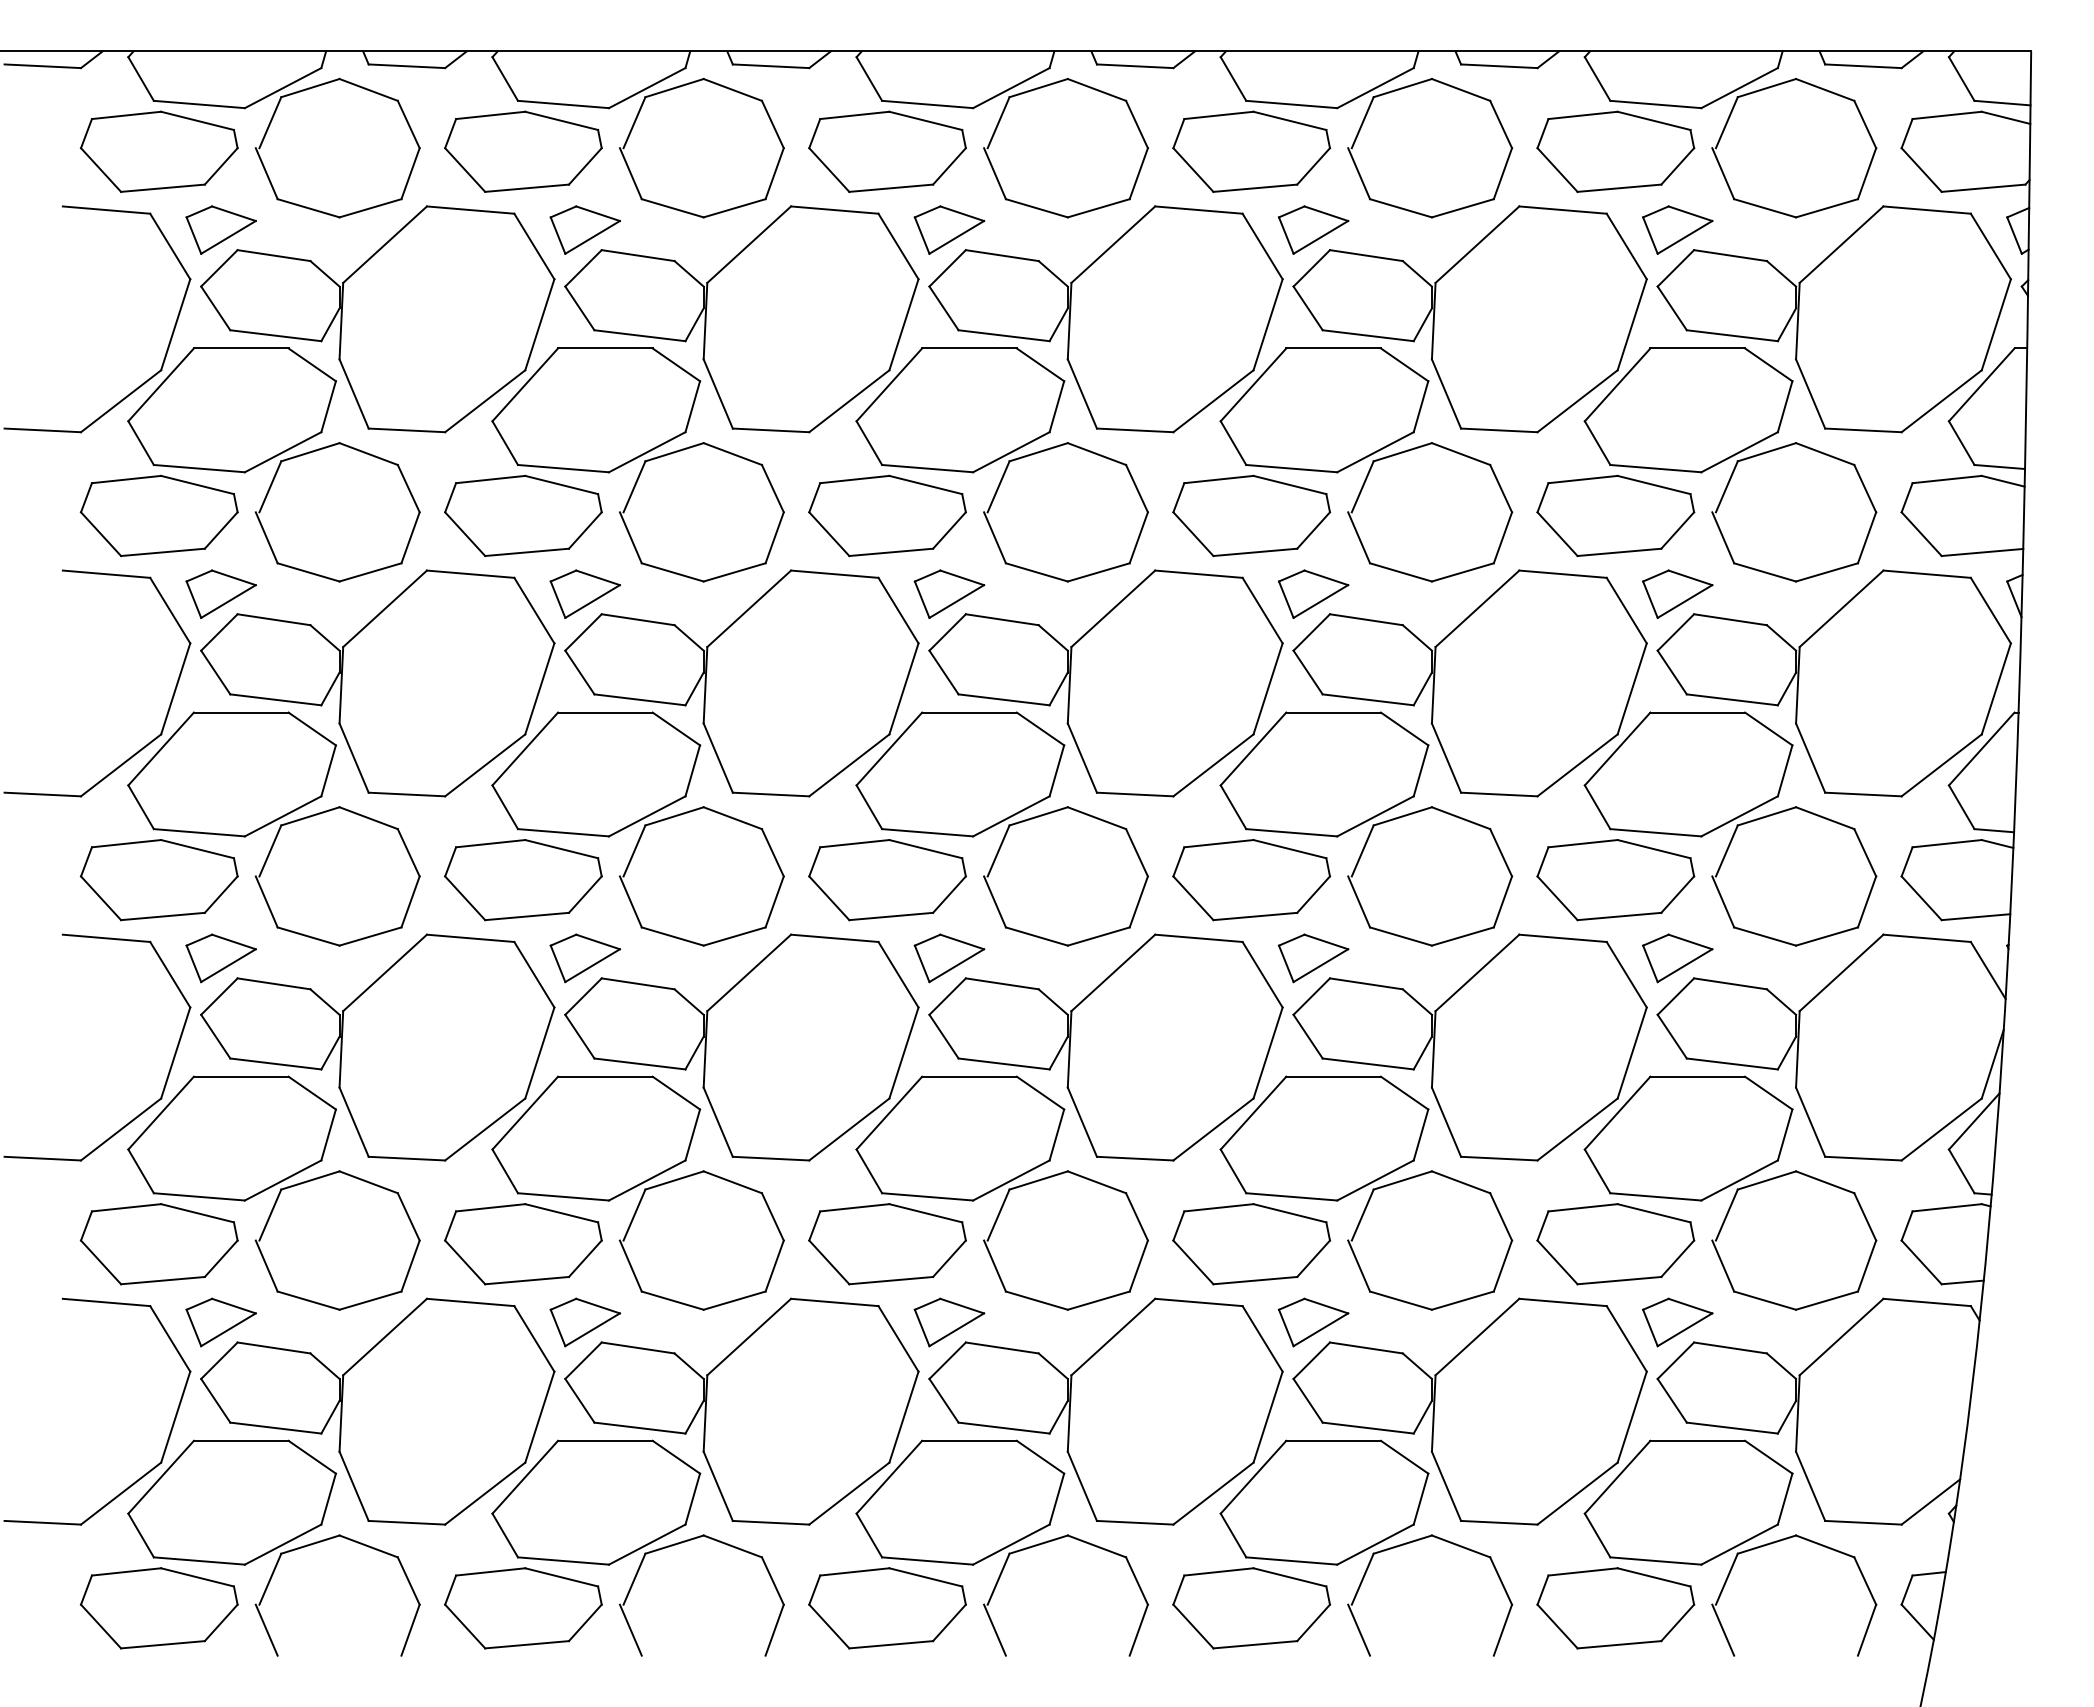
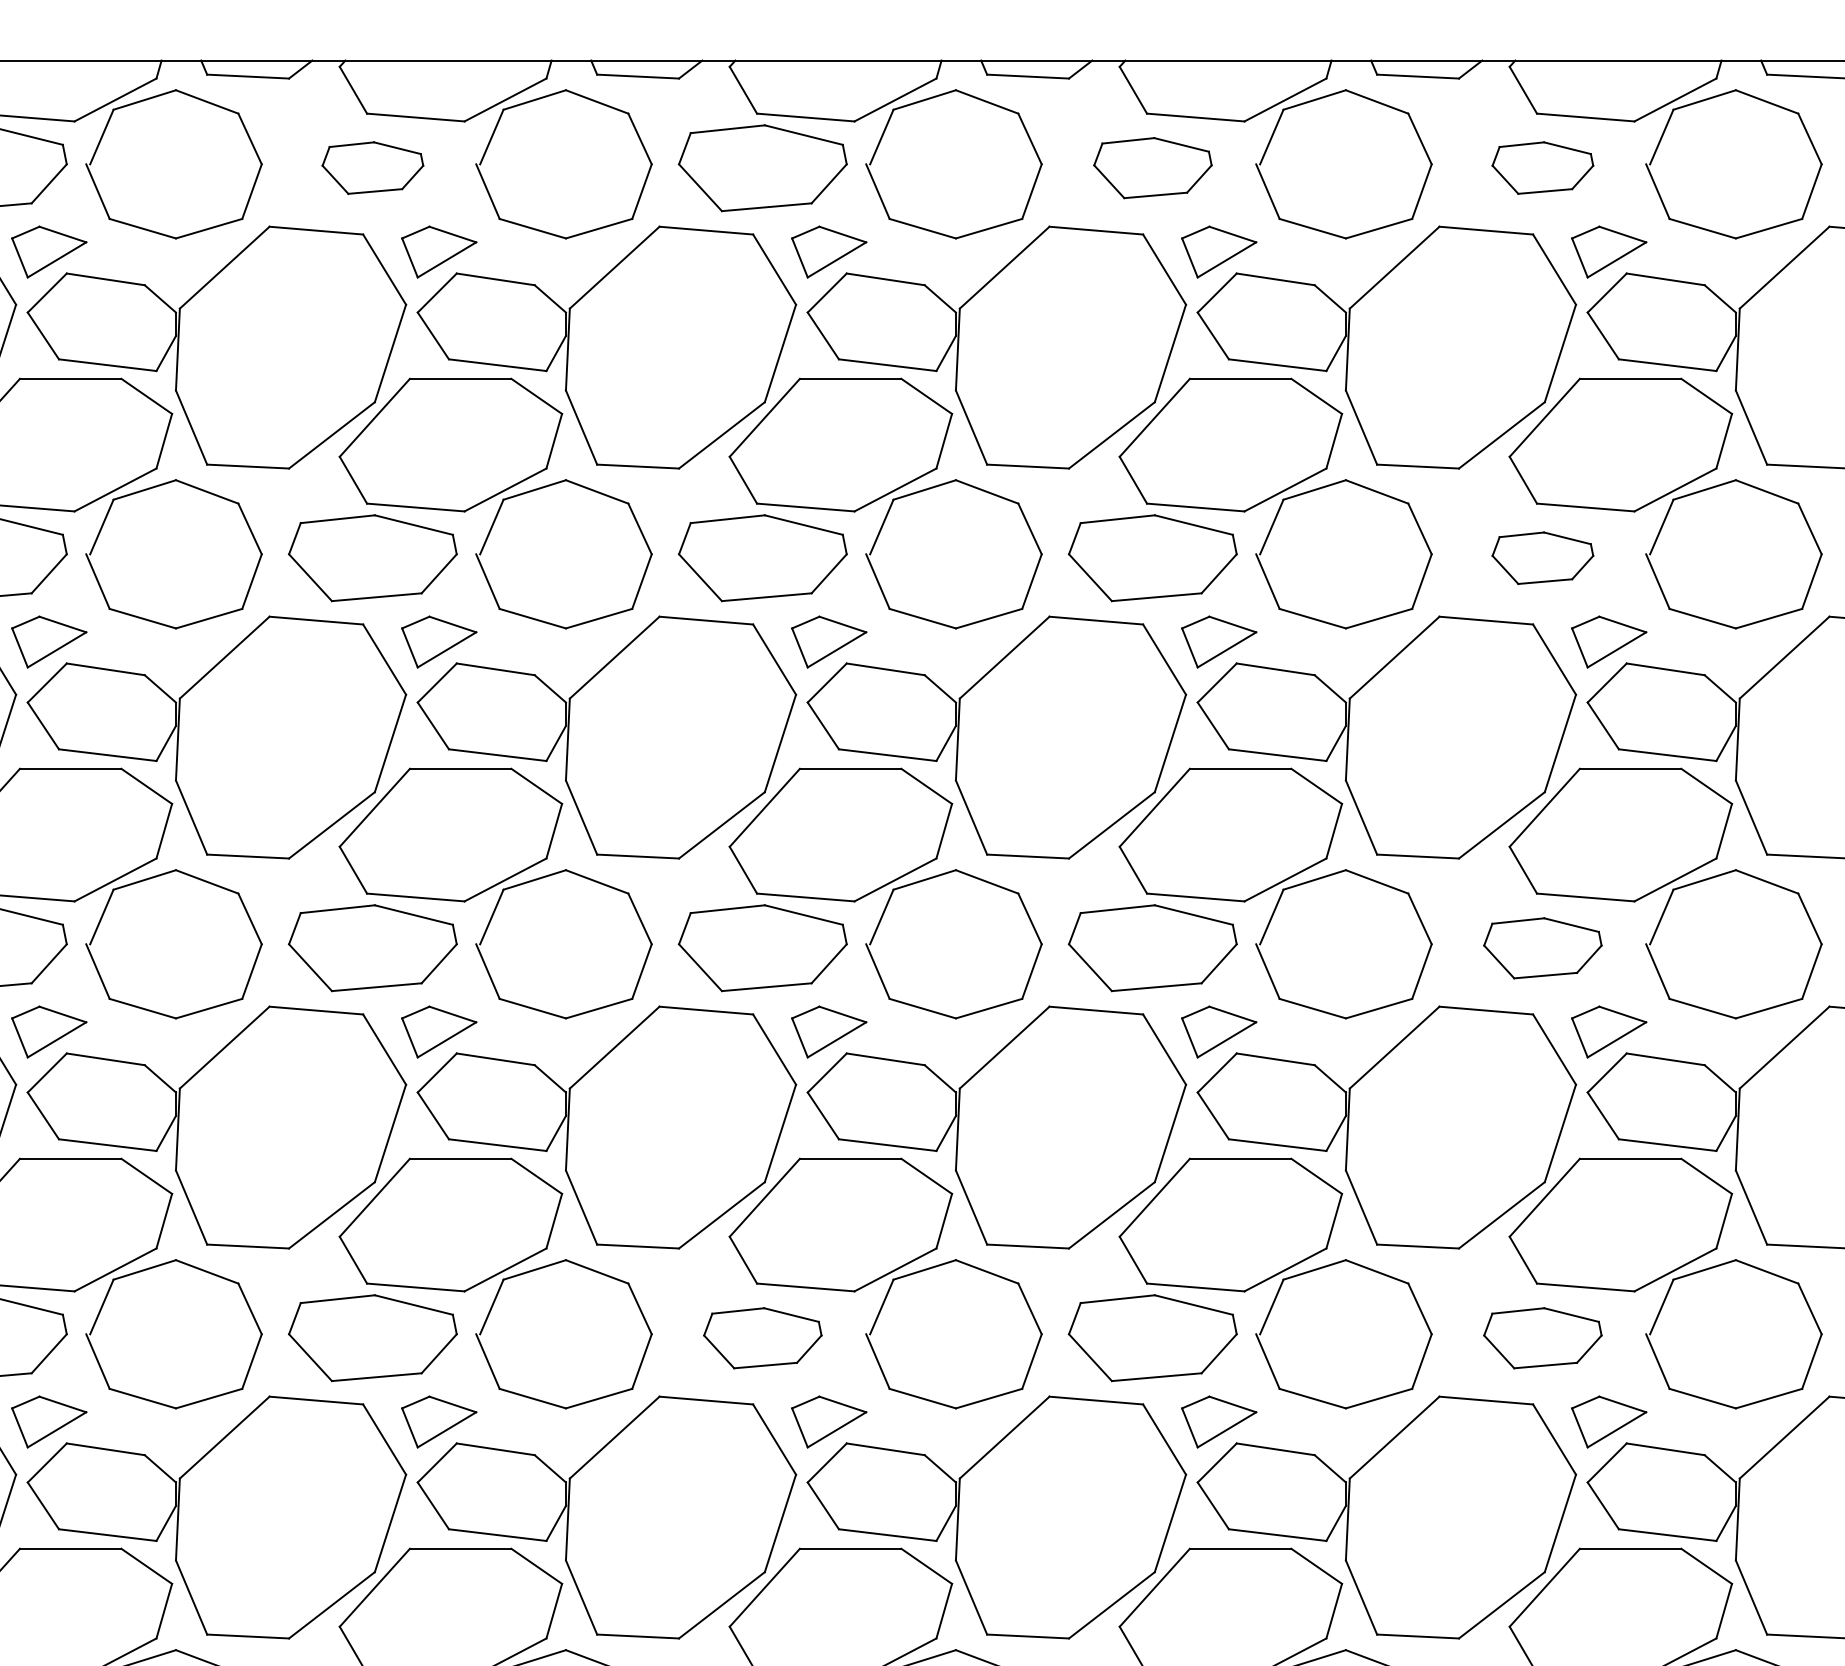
part: (523, 151) -> (372, 167), size x0.6
part: (1251, 151) -> (1152, 167), size x0.7
part: (1615, 151) -> (1542, 167), size x0.6
part: (1615, 515) -> (1542, 557), size x0.6
part: (1615, 880) -> (1542, 948), size x0.7
part: (887, 1244) -> (762, 1338), size x0.7
part: (1615, 1244) -> (1542, 1338), size x0.7

